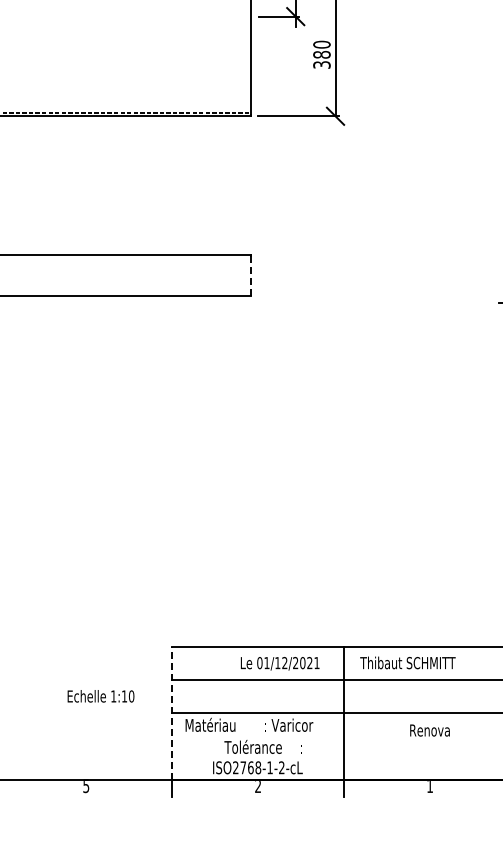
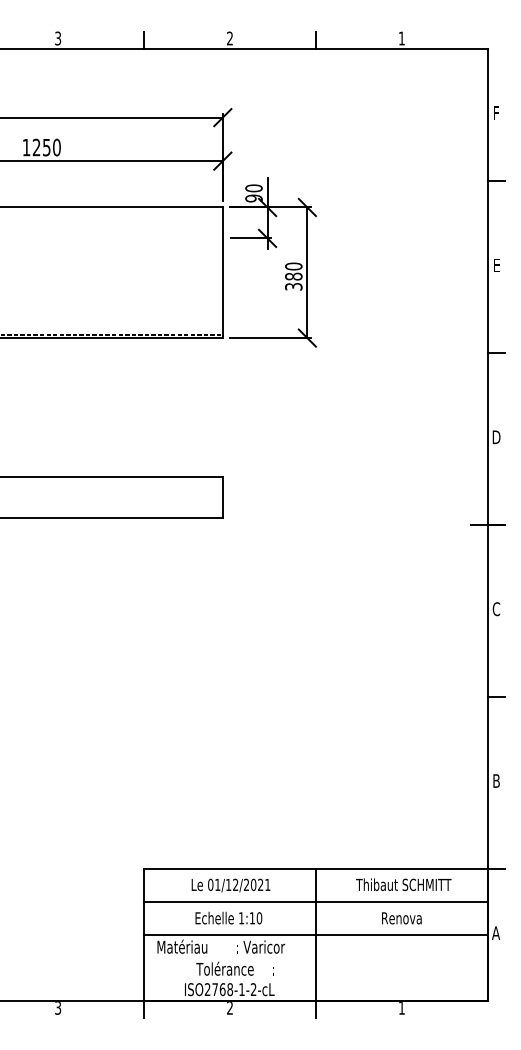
line: (250, 276) -> (222, 498), dashed -> solid
text: (407, 662) -> (403, 884), moved
text: (279, 663) -> (230, 885), moved
text: (100, 695) -> (228, 917), moved
line: (172, 712) -> (144, 934), dashed -> solid
text: (429, 730) -> (401, 918), moved
text: (86, 786) -> (58, 1008), 5 -> 3

